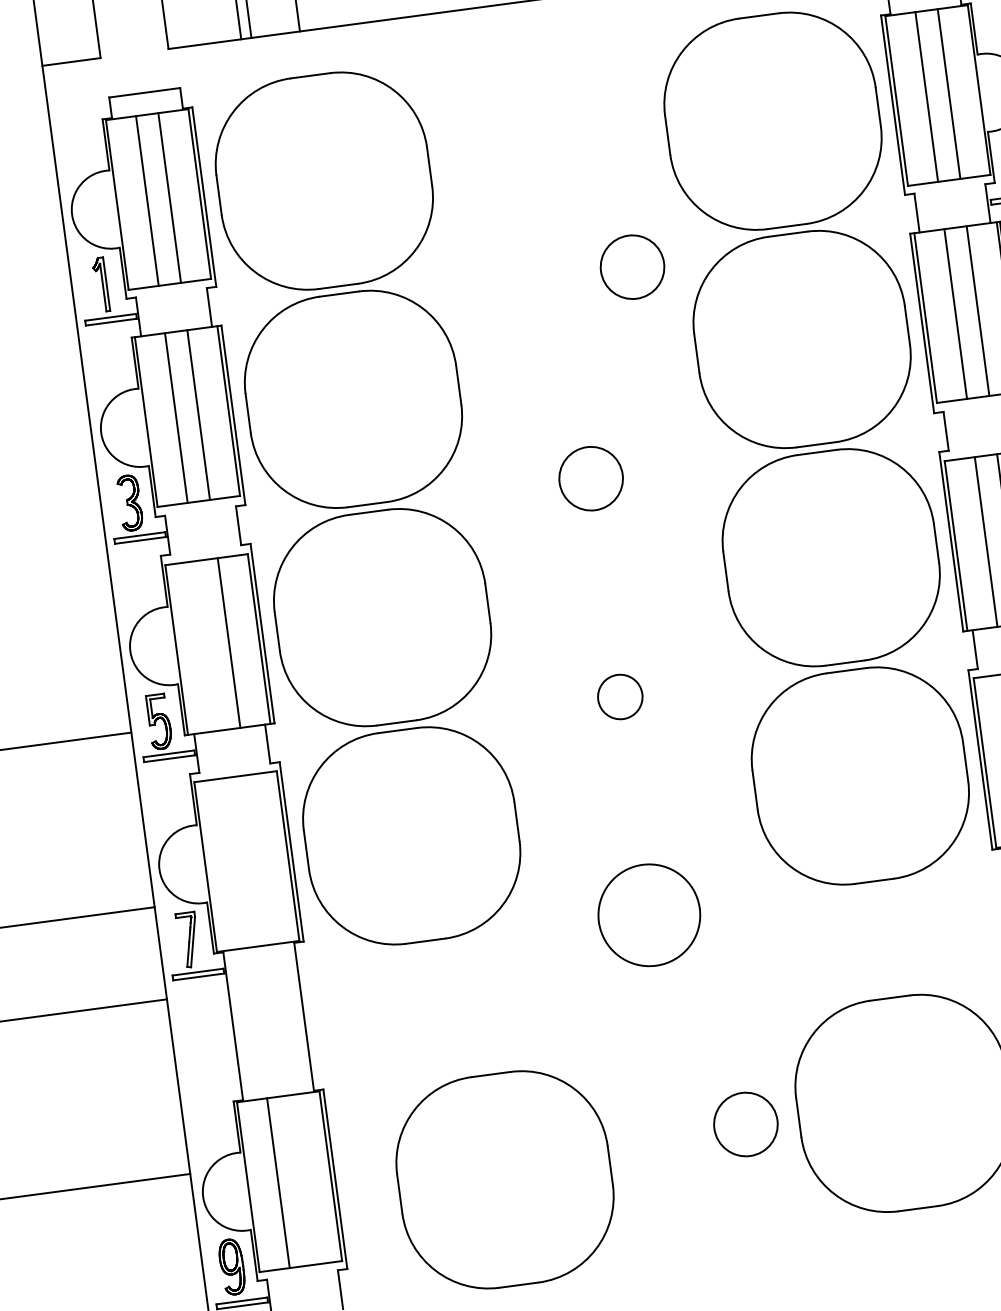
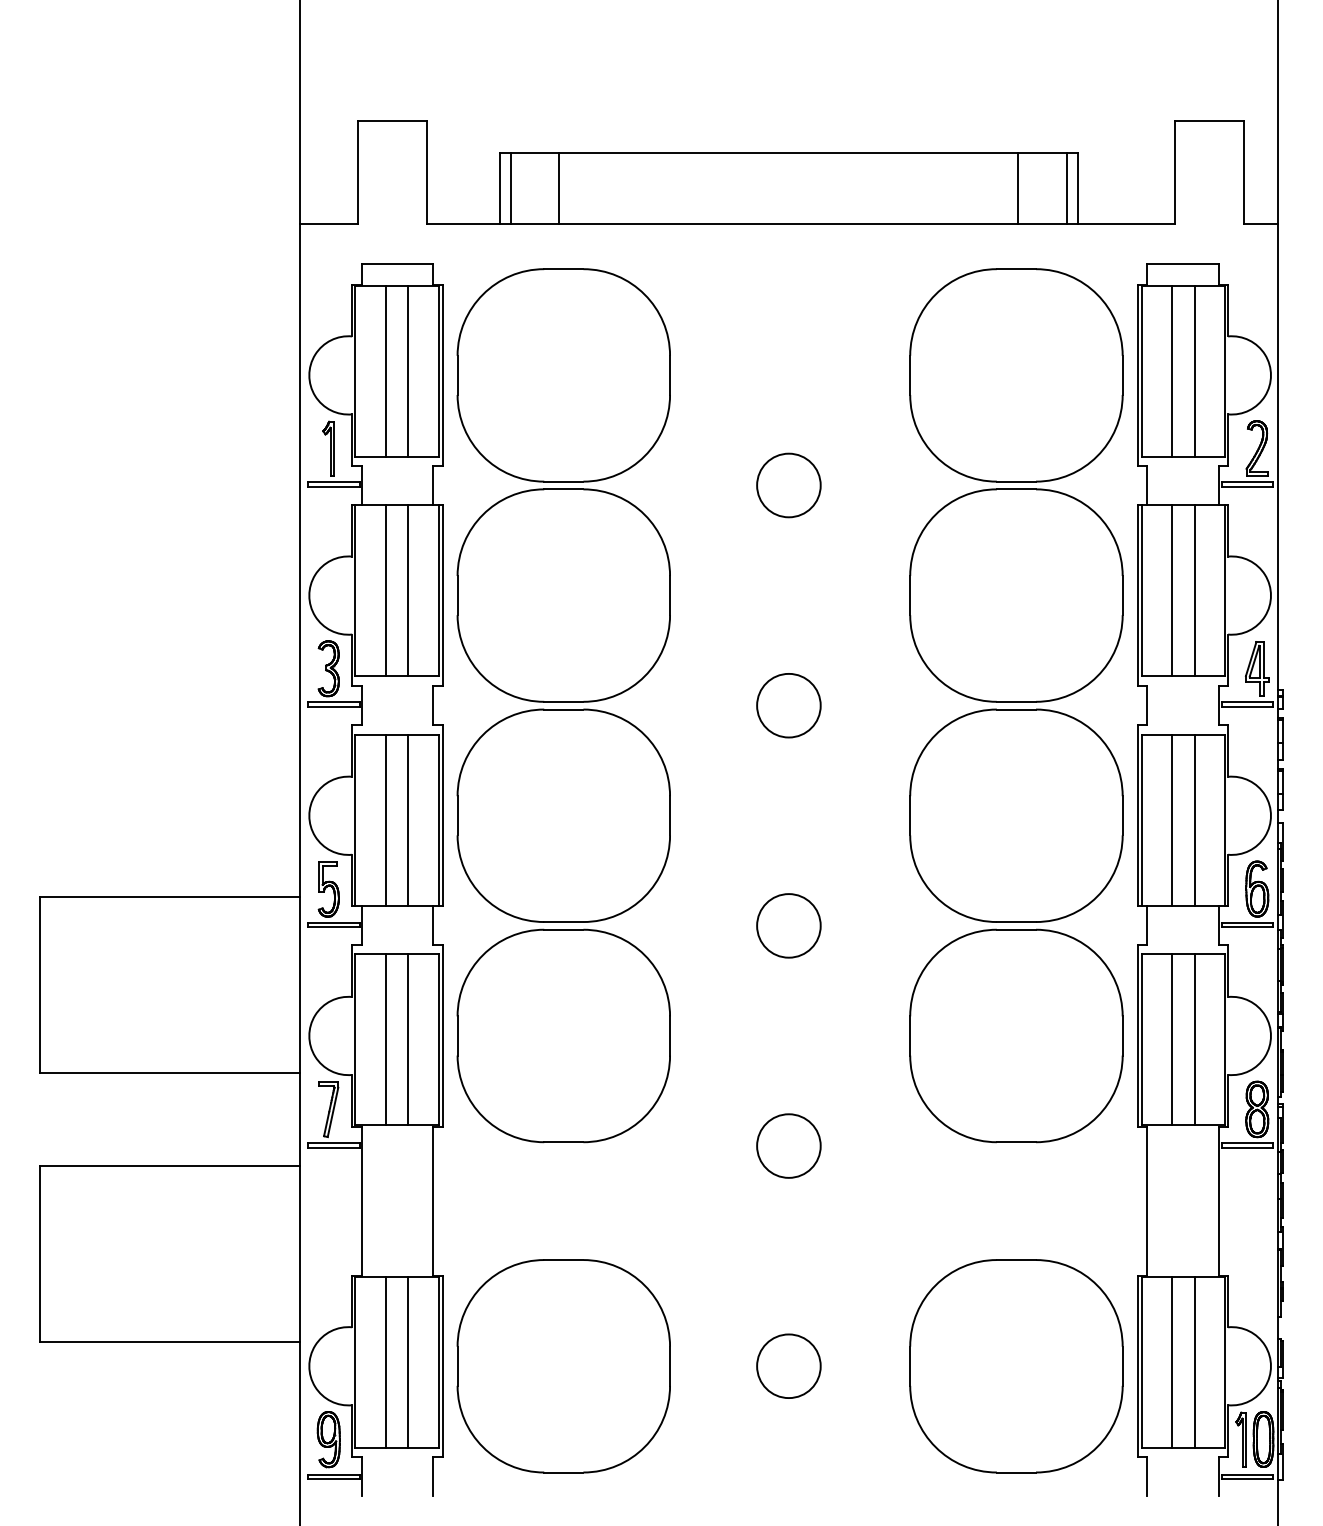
circle: (632, 267) -> (788, 485), moved
line: (206, 645) -> (385, 820), added
circle: (619, 696) -> (788, 925), size x1.43
line: (258, 859) -> (408, 1039), added
line: (235, 862) -> (385, 1039), added
circle: (648, 914) -> (788, 1145), size x0.62
circle: (745, 1123) -> (788, 1365), moved
line: (300, 1180) -> (408, 1362), added
part: (504, 1180) -> (563, 1366), moved

